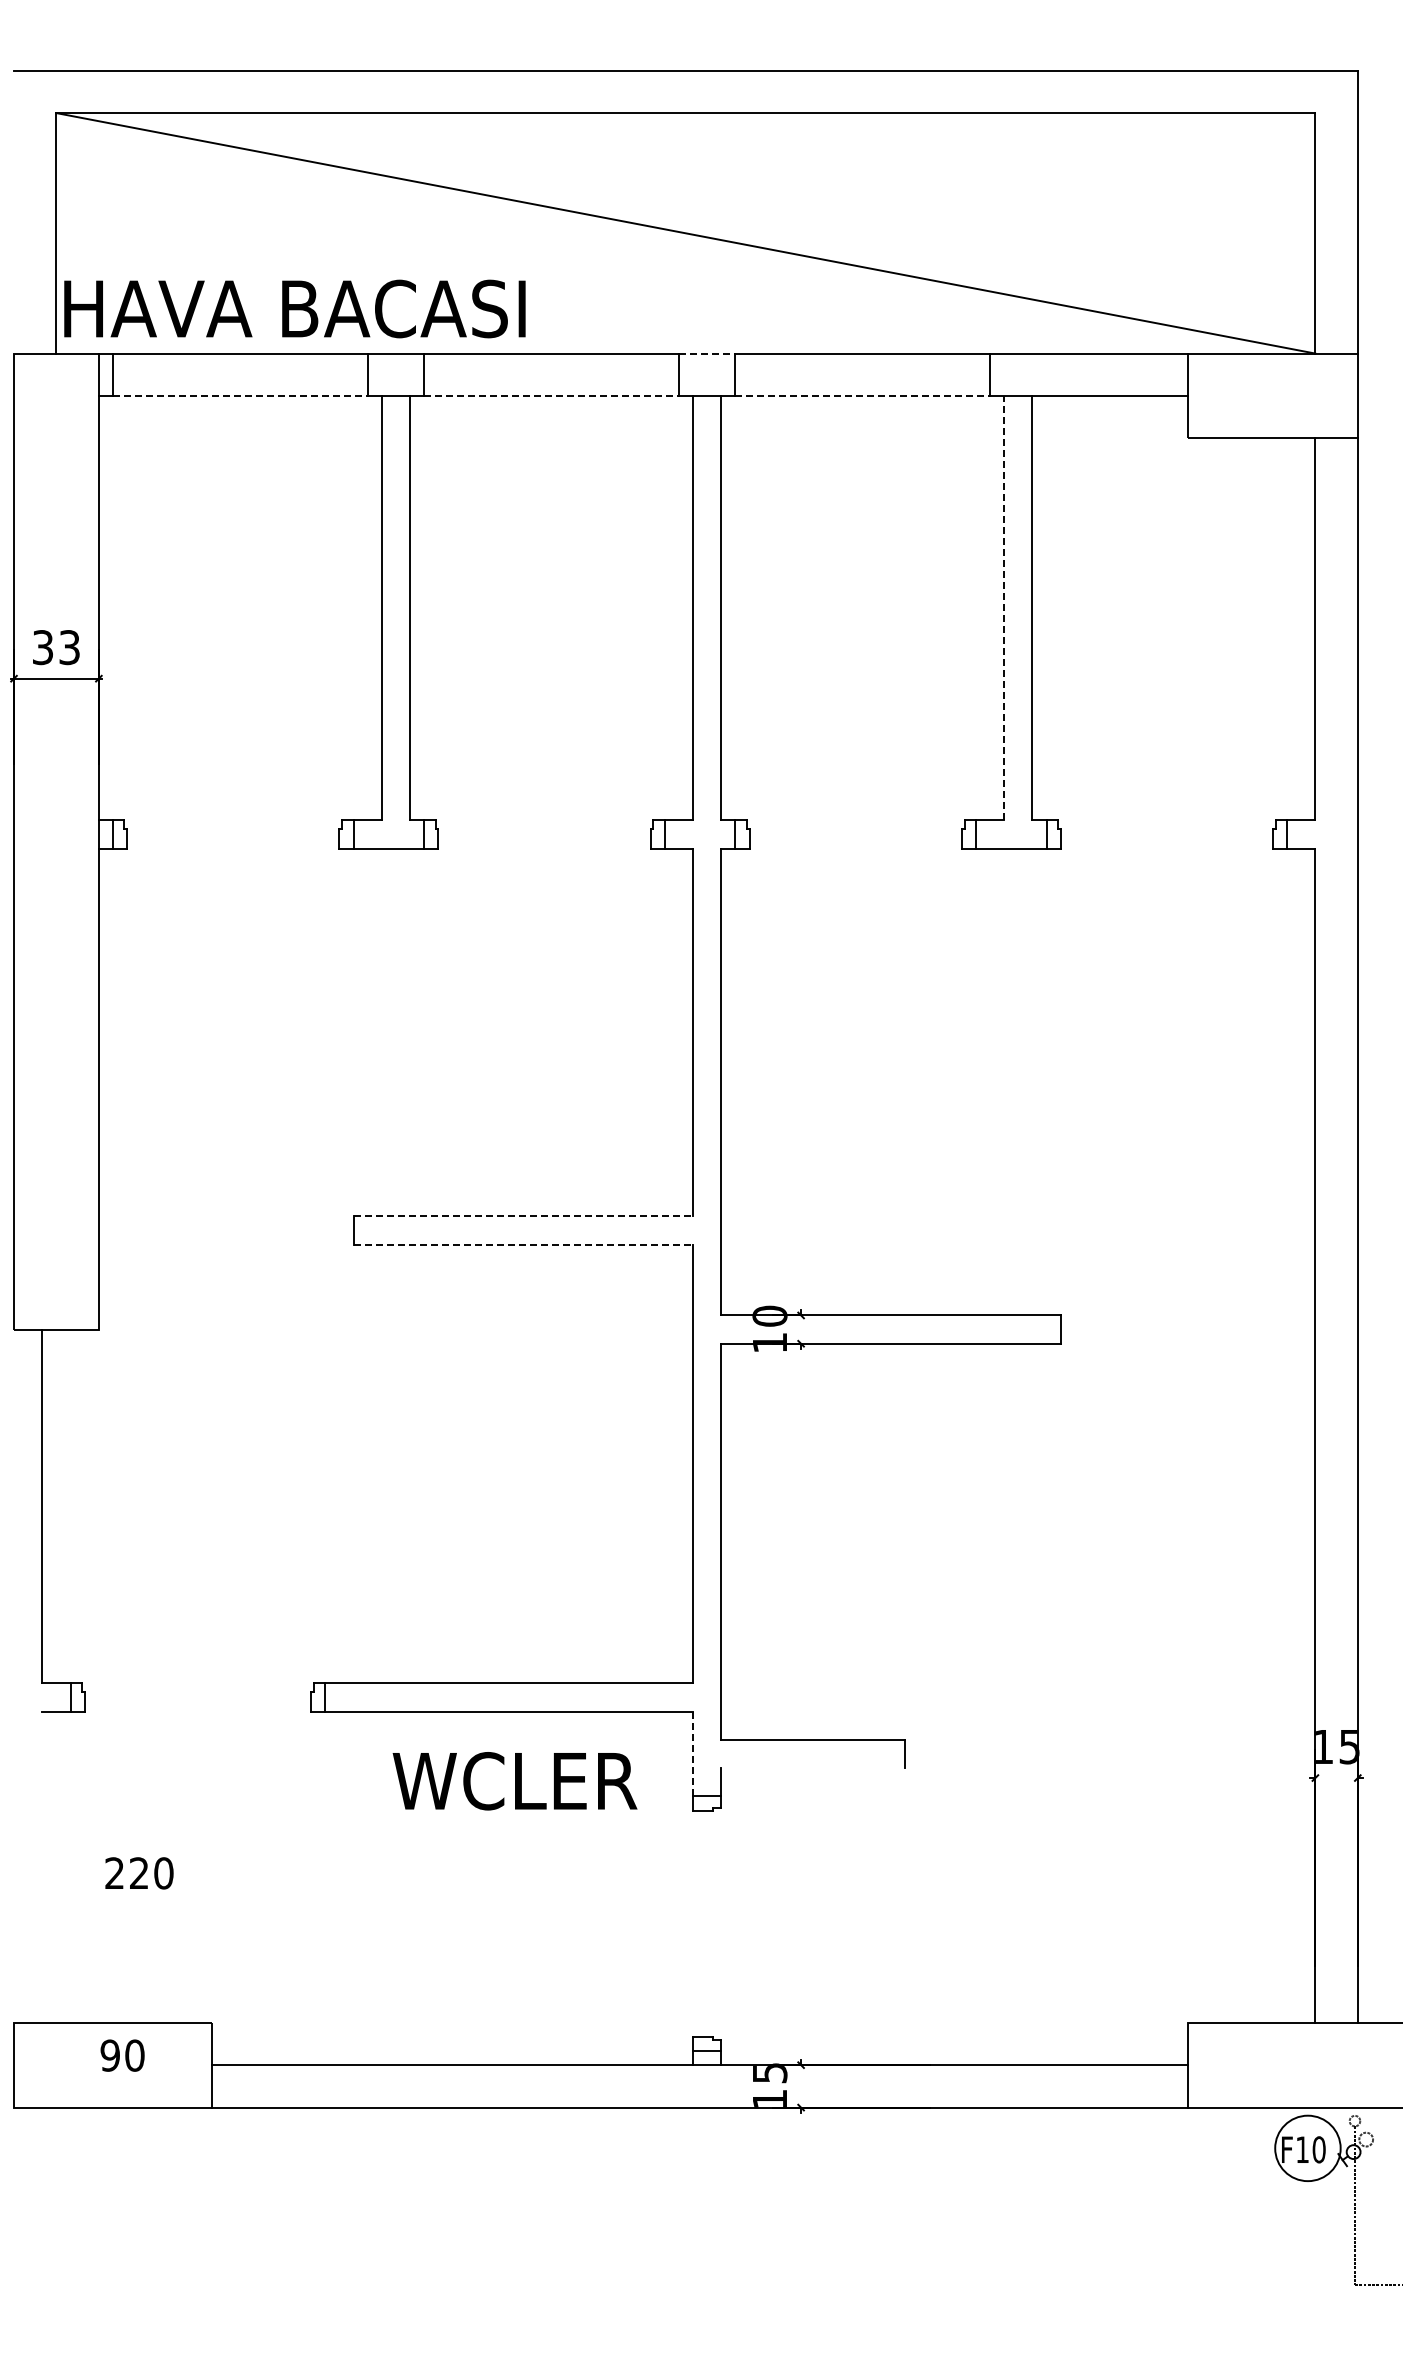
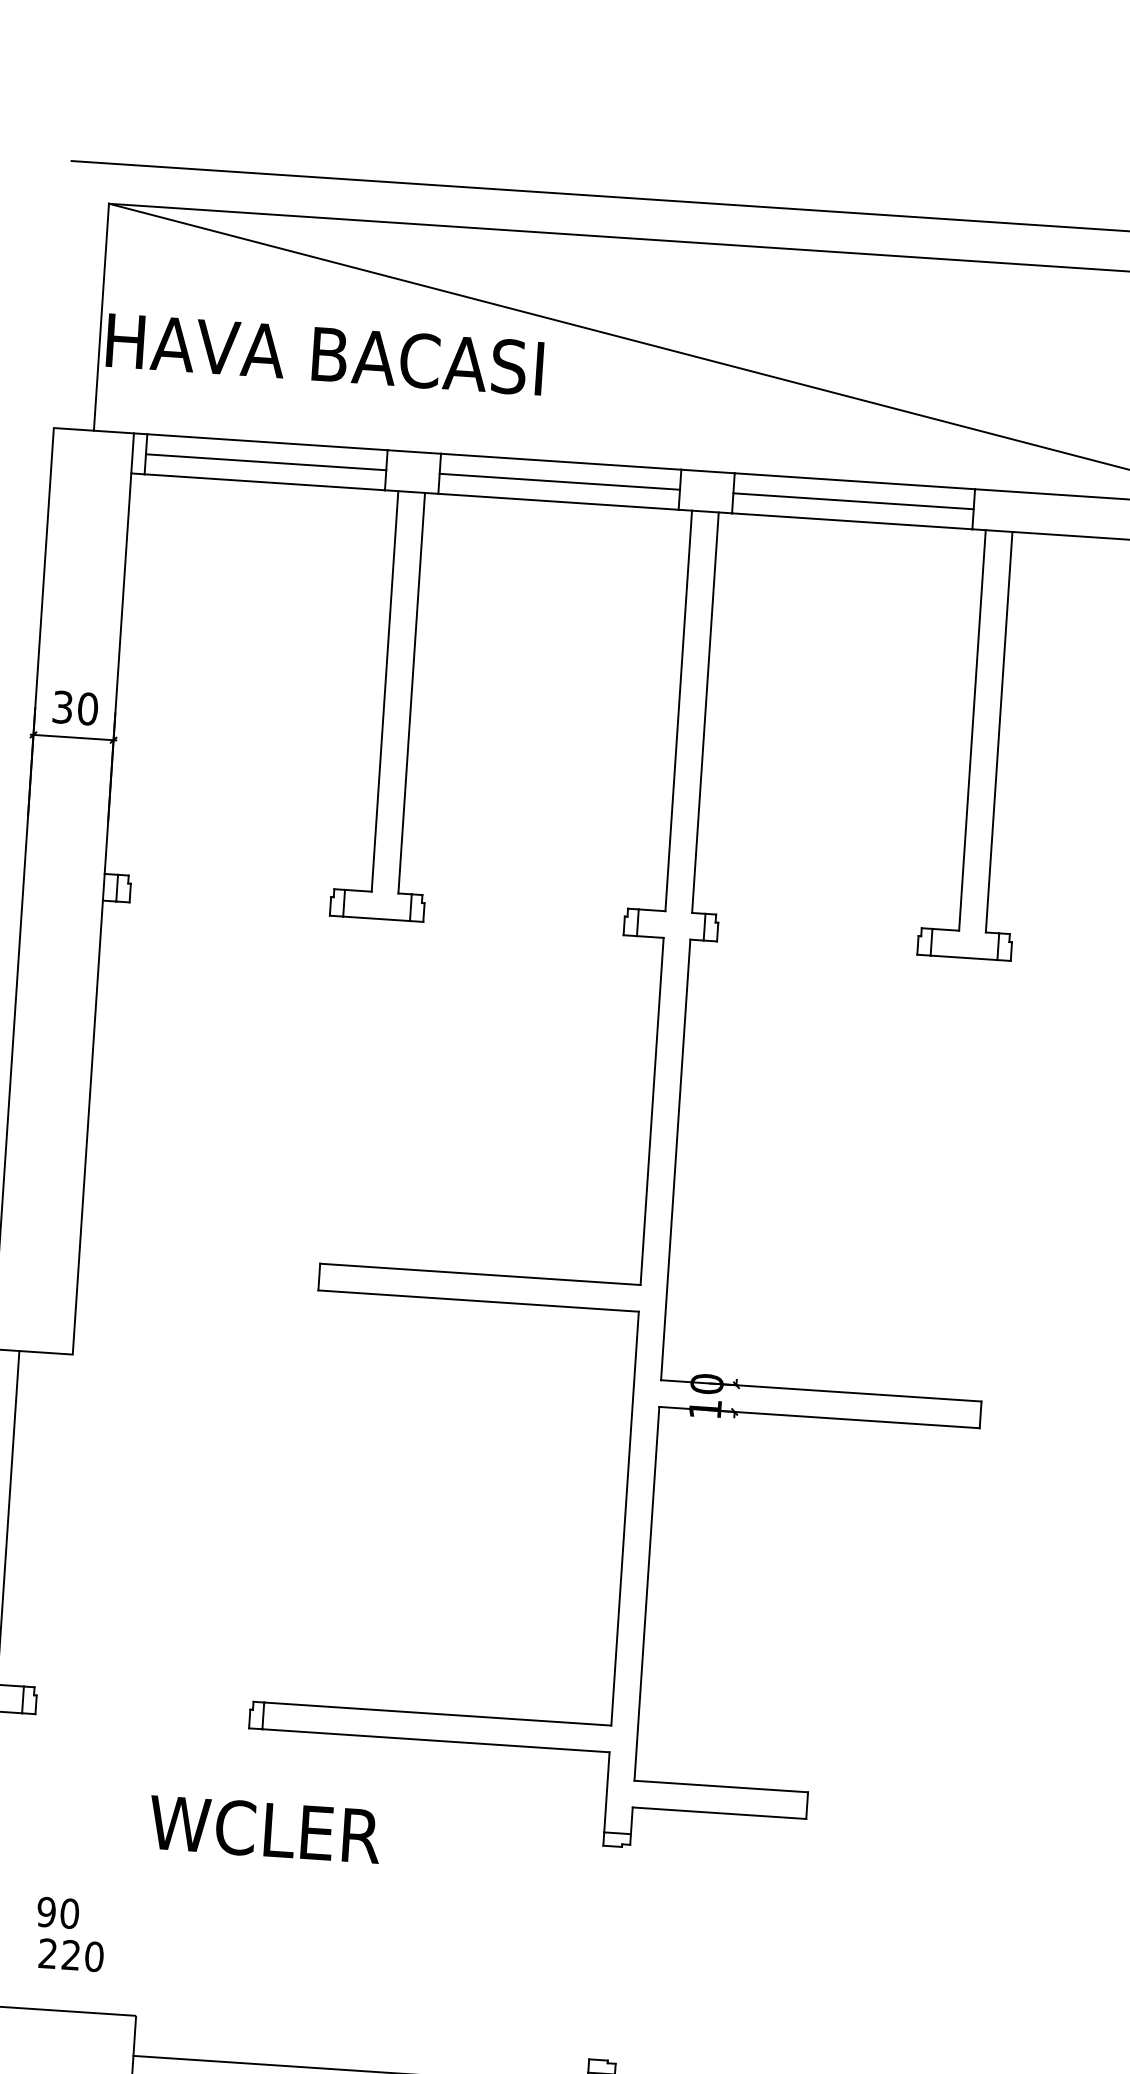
text: (294, 308) -> (324, 354), moved
line: (707, 353) -> (708, 471), dashed -> solid
line: (240, 374) -> (266, 462), added
line: (551, 374) -> (559, 481), added
line: (862, 374) -> (853, 500), added
line: (240, 396) -> (264, 482), dashed -> solid
line: (552, 396) -> (559, 502), dashed -> solid
line: (863, 396) -> (852, 521), dashed -> solid
line: (1004, 607) -> (972, 729), dashed -> solid
text: (69, 647) -> (87, 708), 33 -> 30
line: (523, 1216) -> (480, 1274), dashed -> solid
line: (523, 1244) -> (478, 1300), dashed -> solid
line: (692, 1753) -> (606, 1791), dashed -> solid
line: (813, 1768) -> (719, 1813), added
text: (514, 1781) -> (264, 1829), moved
text: (139, 1873) -> (71, 1955), moved
text: (122, 2055) -> (58, 1912), moved

